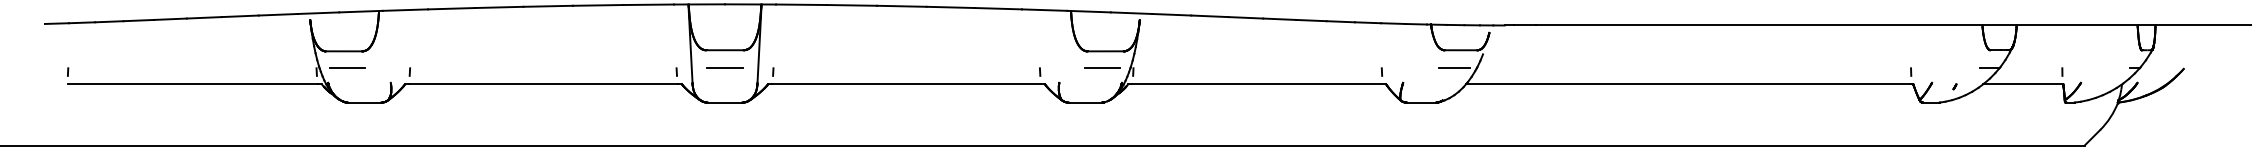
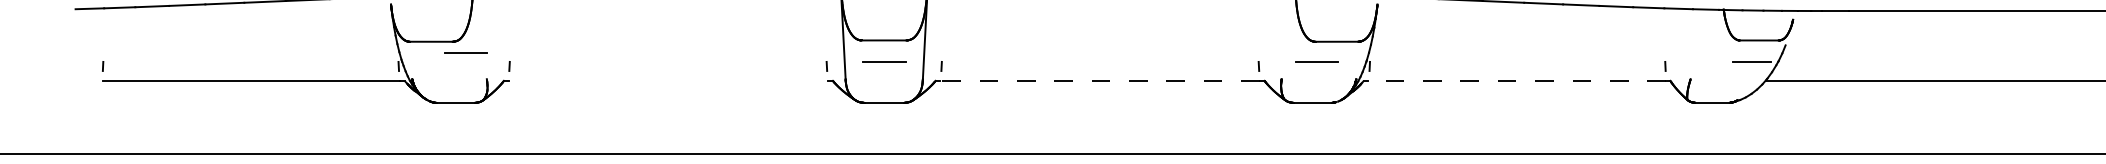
line: (347, 67) -> (466, 51), moved
line: (1102, 67) -> (1316, 60), moved
line: (543, 84) -> (668, 81), removed
line: (906, 84) -> (1100, 81), solid -> dashed
line: (1256, 84) -> (1516, 81), solid -> dashed

